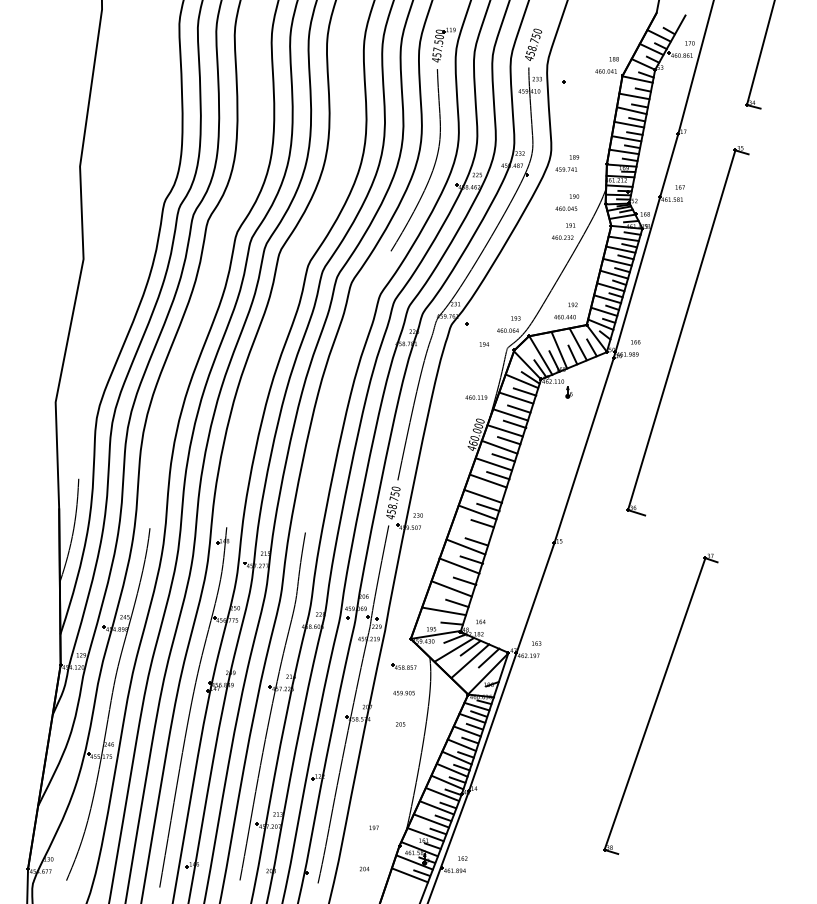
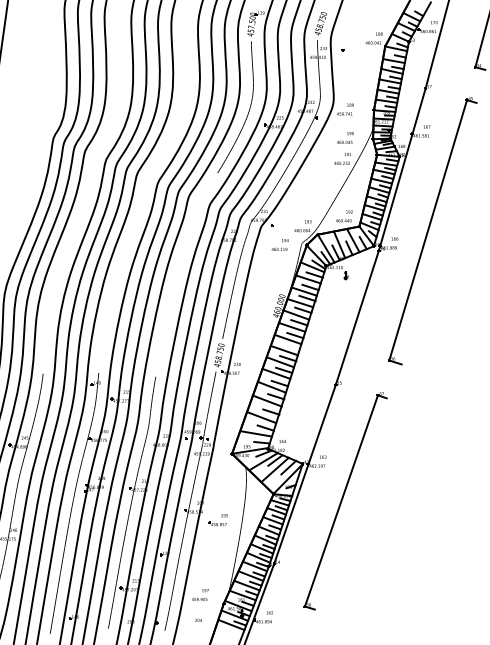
text: (476, 397) -> (279, 249), moved
line: (471, 528) -> (275, 373), added
part: (403, 666) -> (217, 523), moved
text: (403, 693) -> (199, 599), moved
part: (660, 703) -> (345, 500), moved

